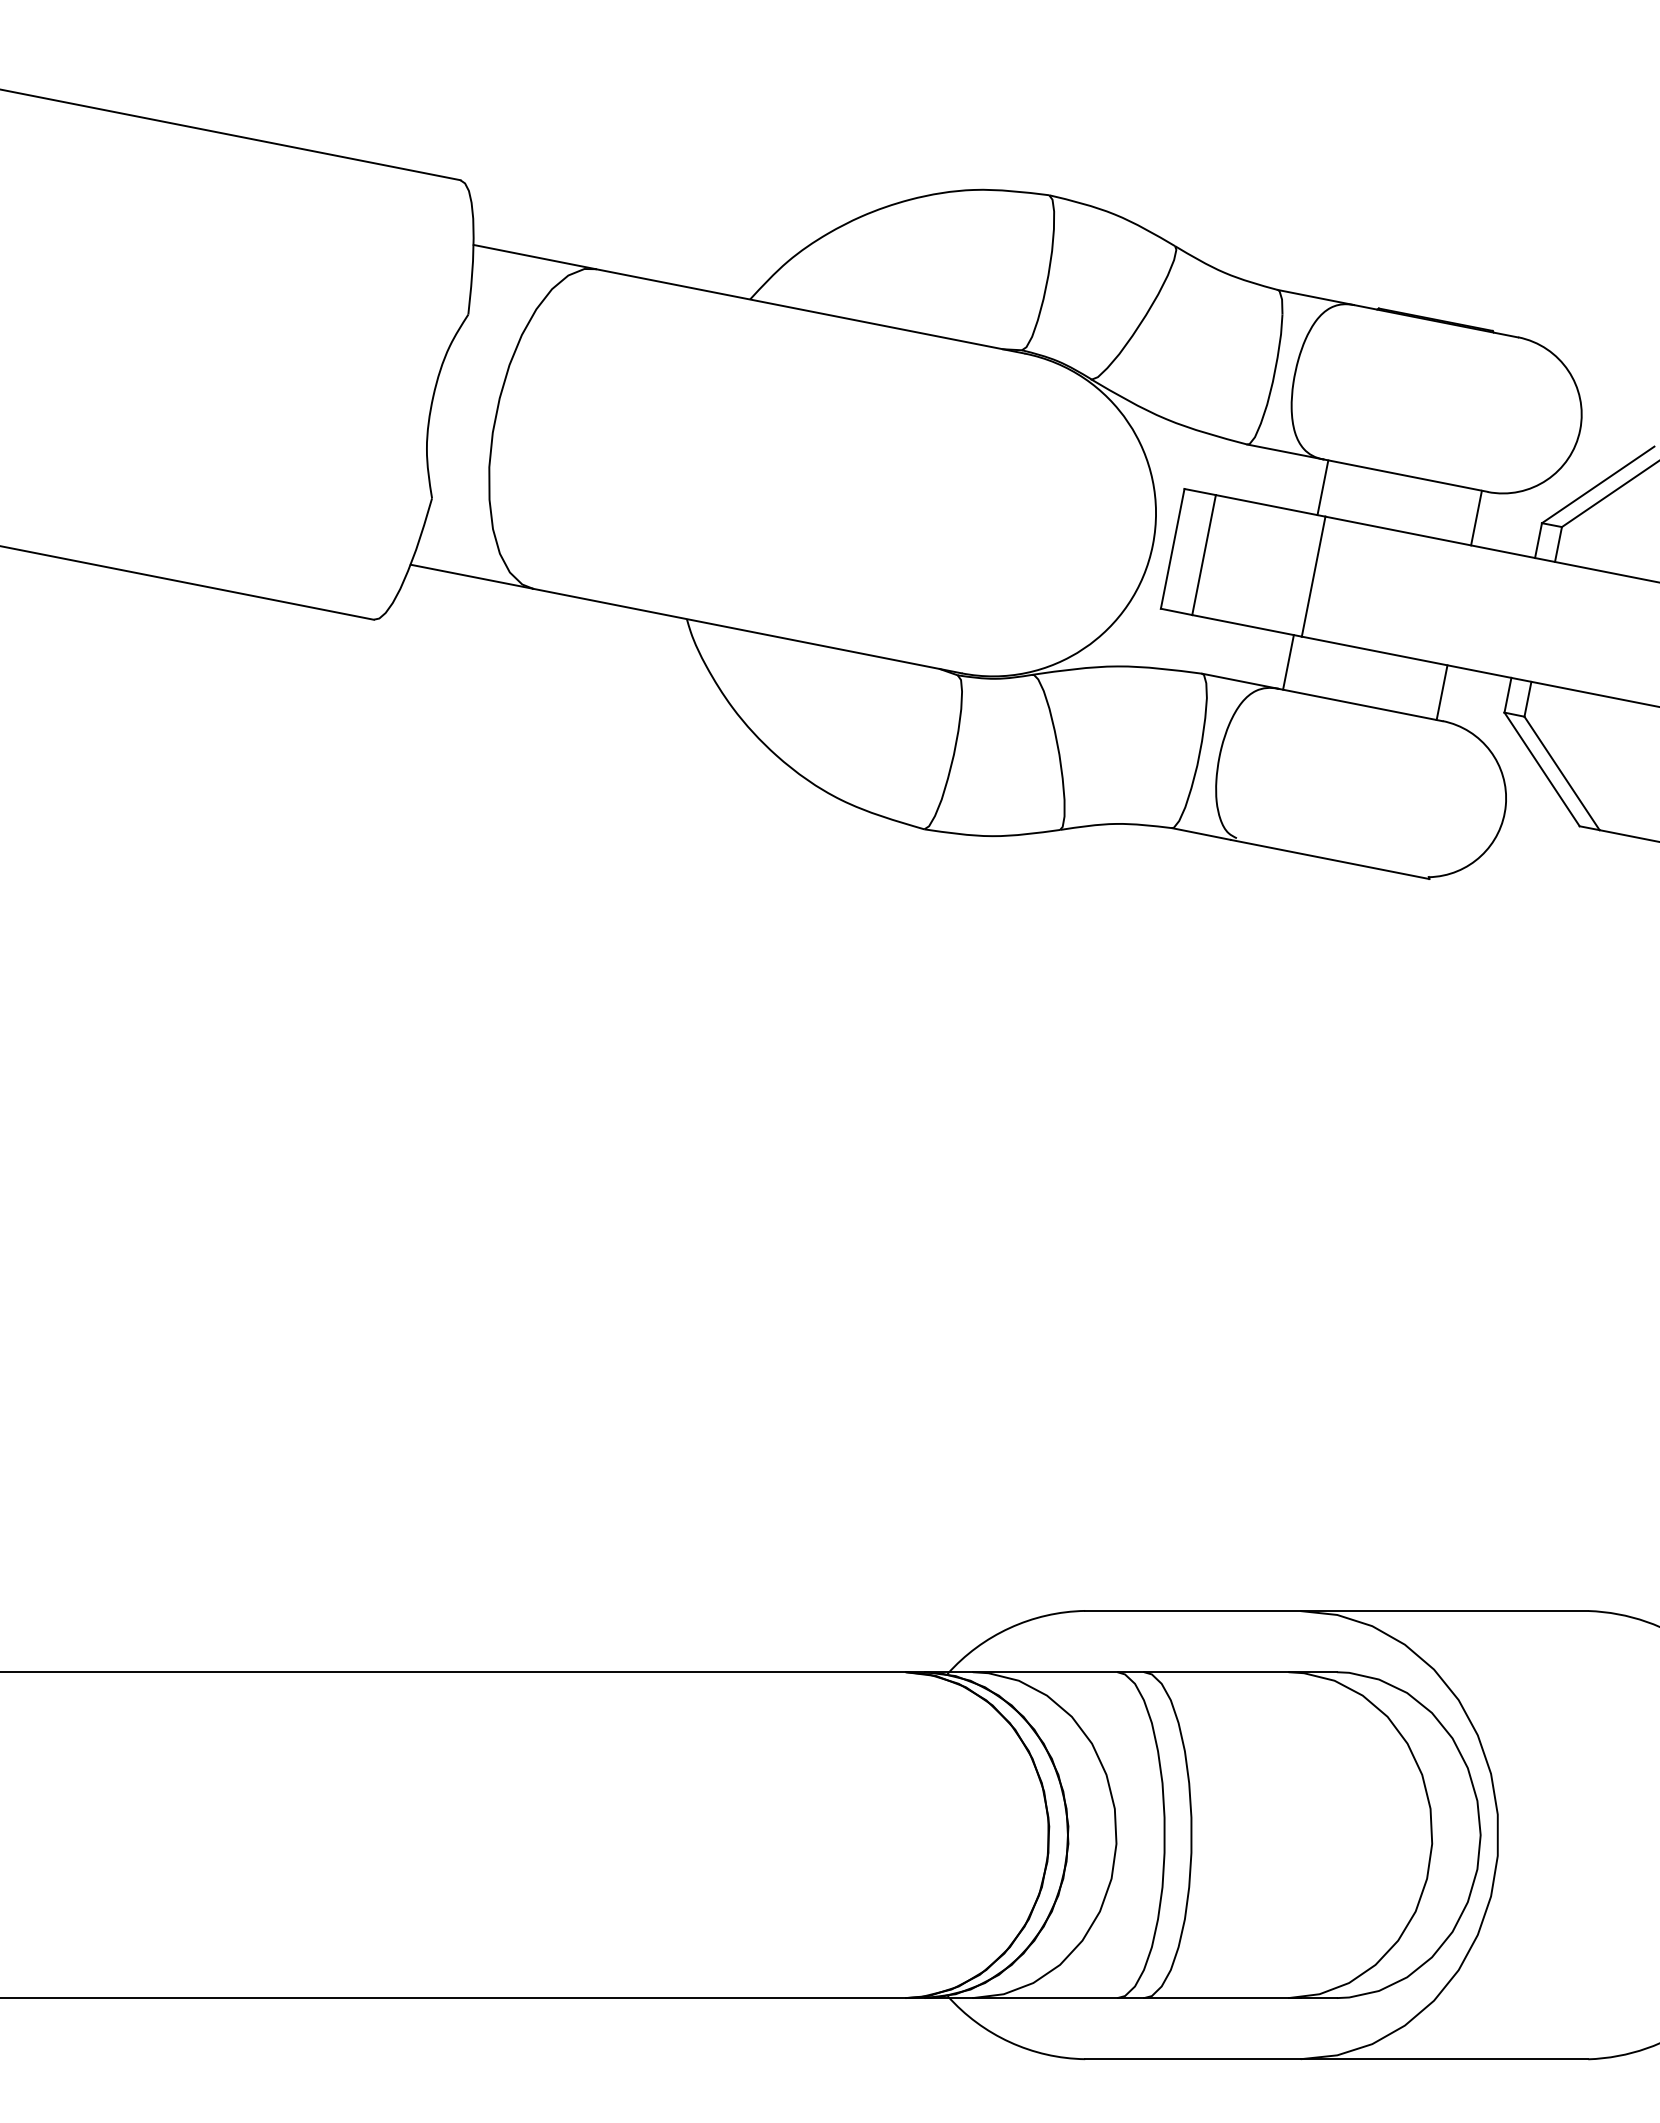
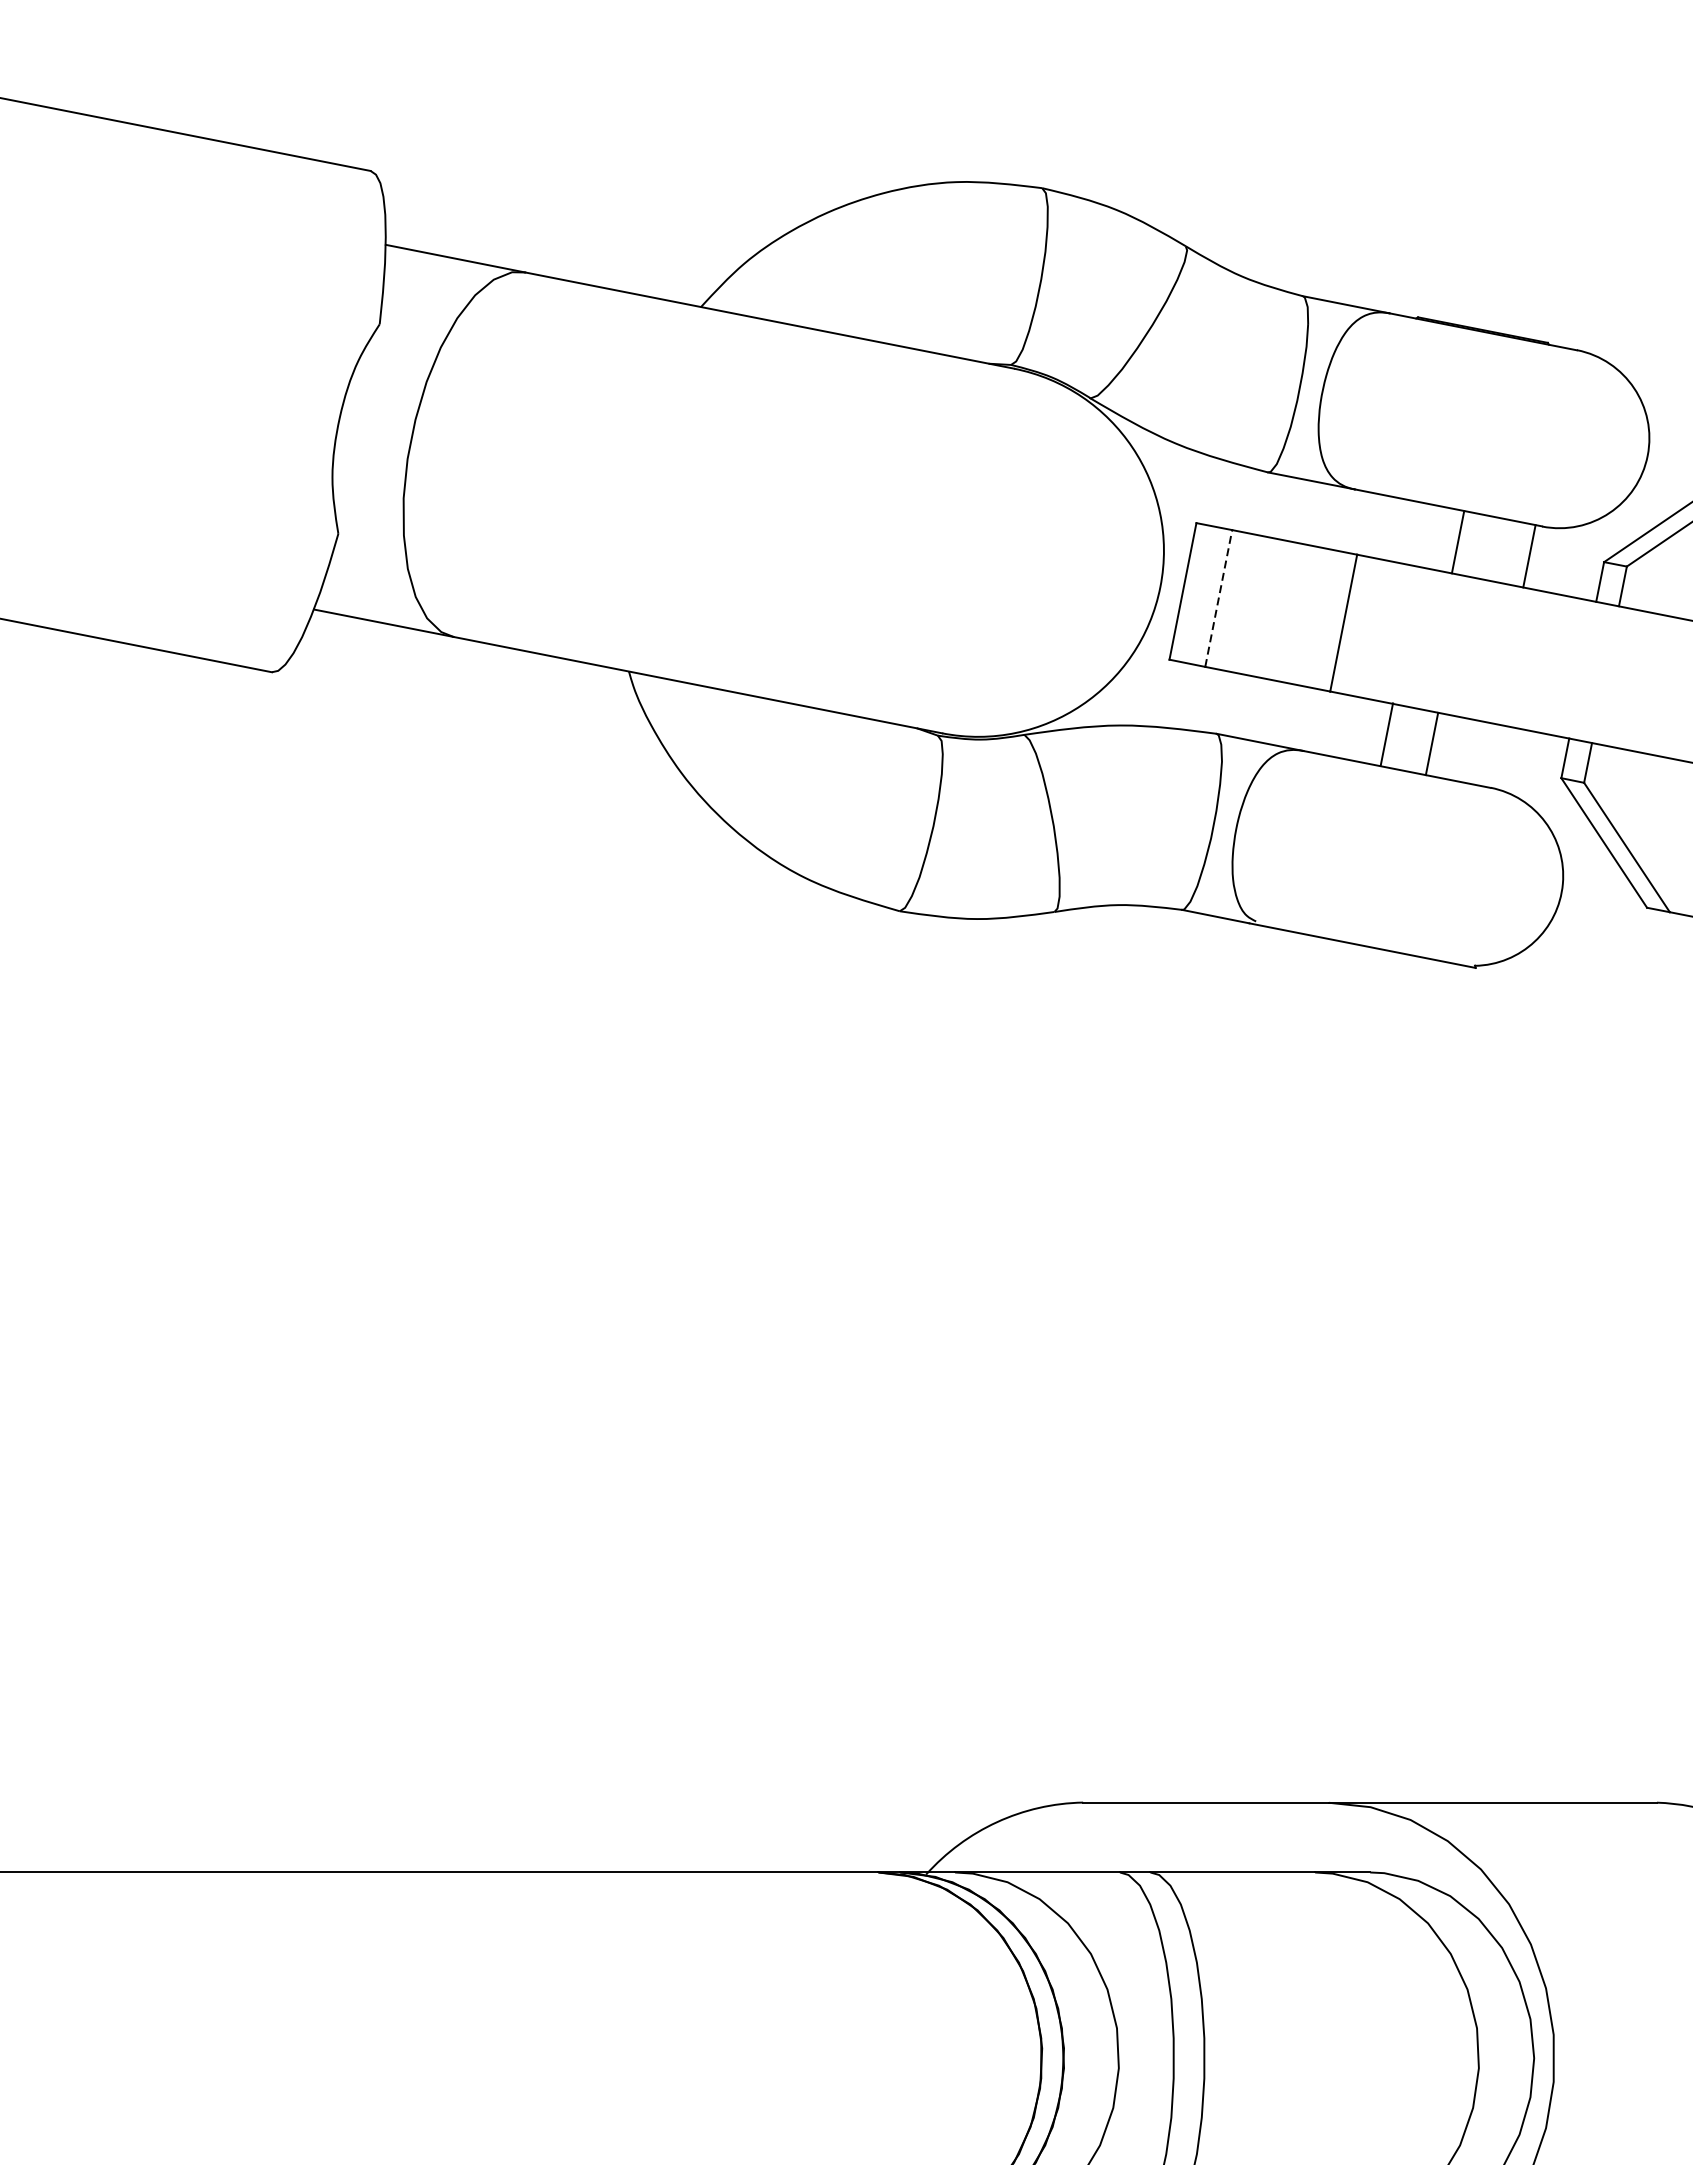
line: (1322, 487) -> (1457, 541), moved
line: (1204, 554) -> (1219, 597), solid -> dashed
line: (1288, 662) -> (1386, 734), moved
line: (1441, 692) -> (1431, 743), moved

